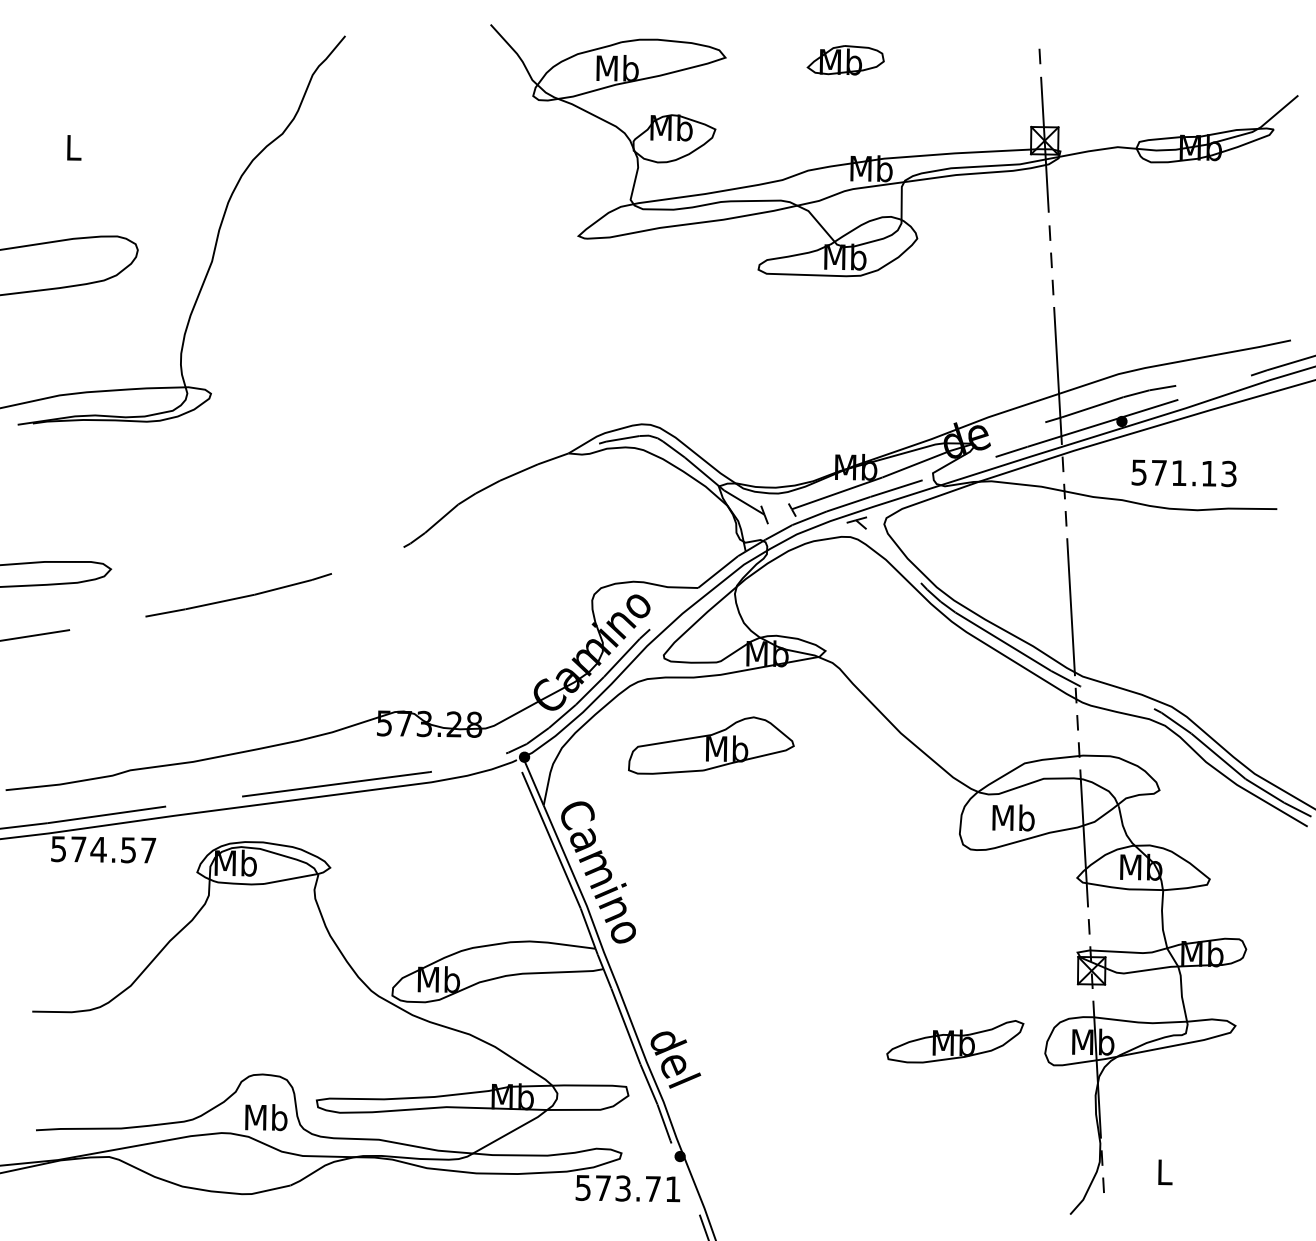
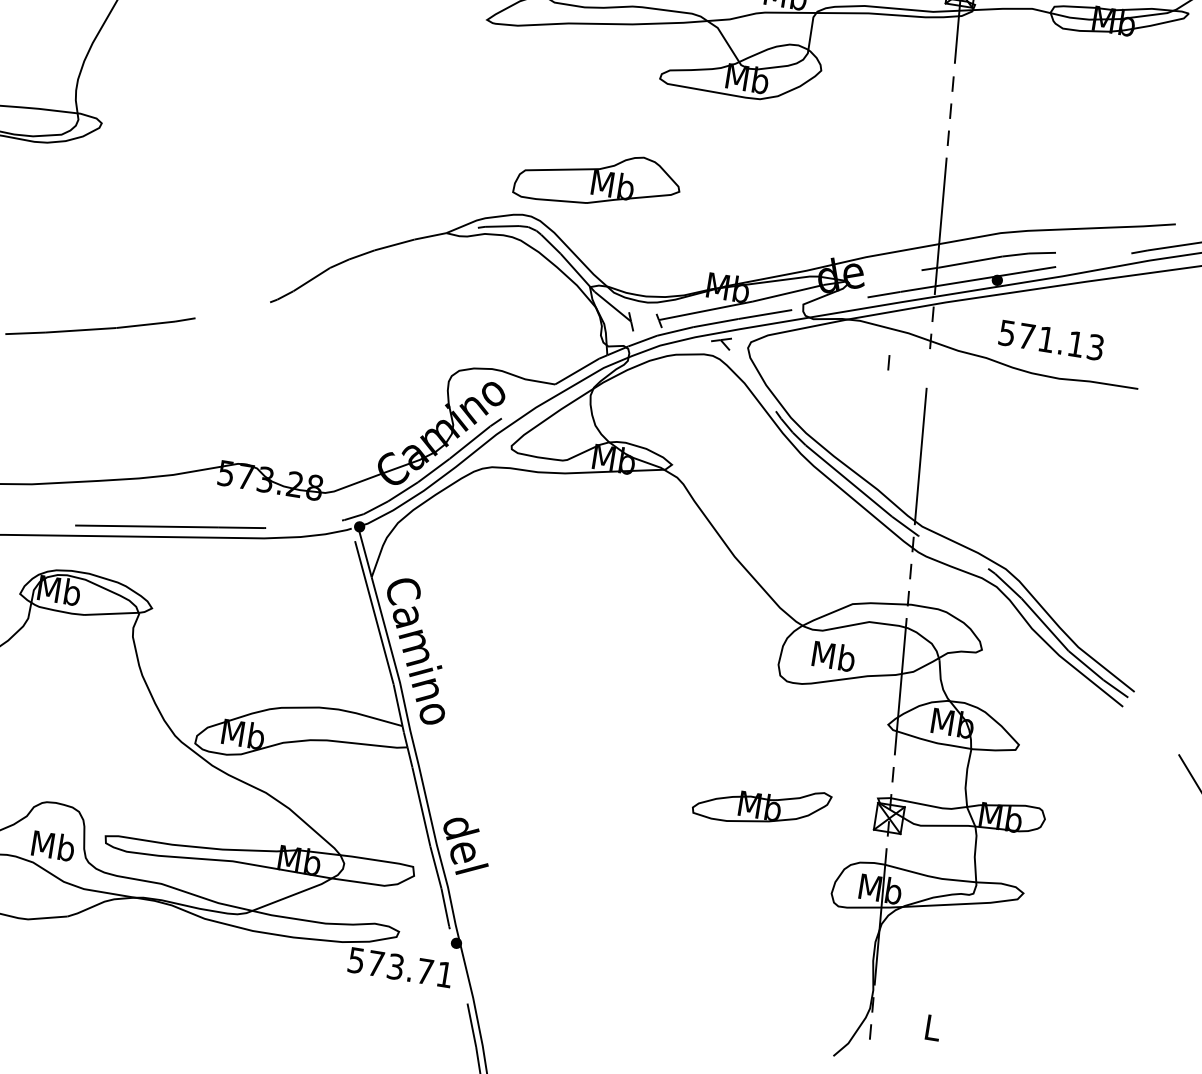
line: (1065, 518) -> (888, 362), moved
part: (711, 745) -> (598, 179), moved
part: (955, 1041) -> (762, 804), moved

